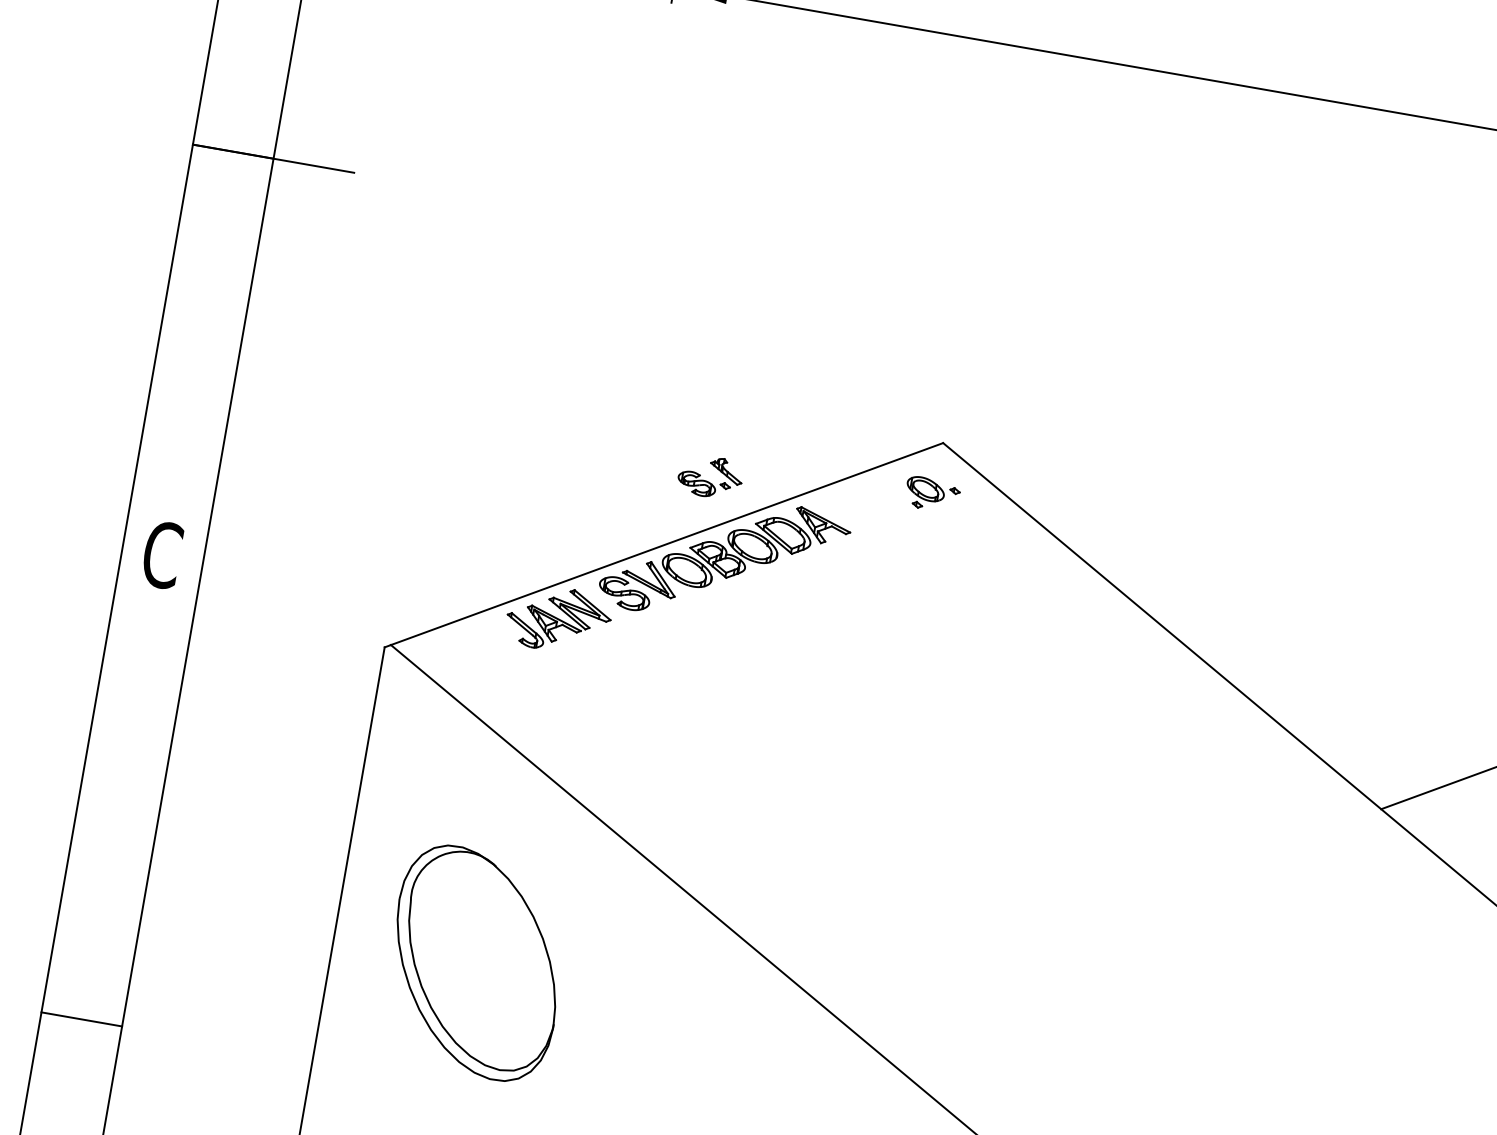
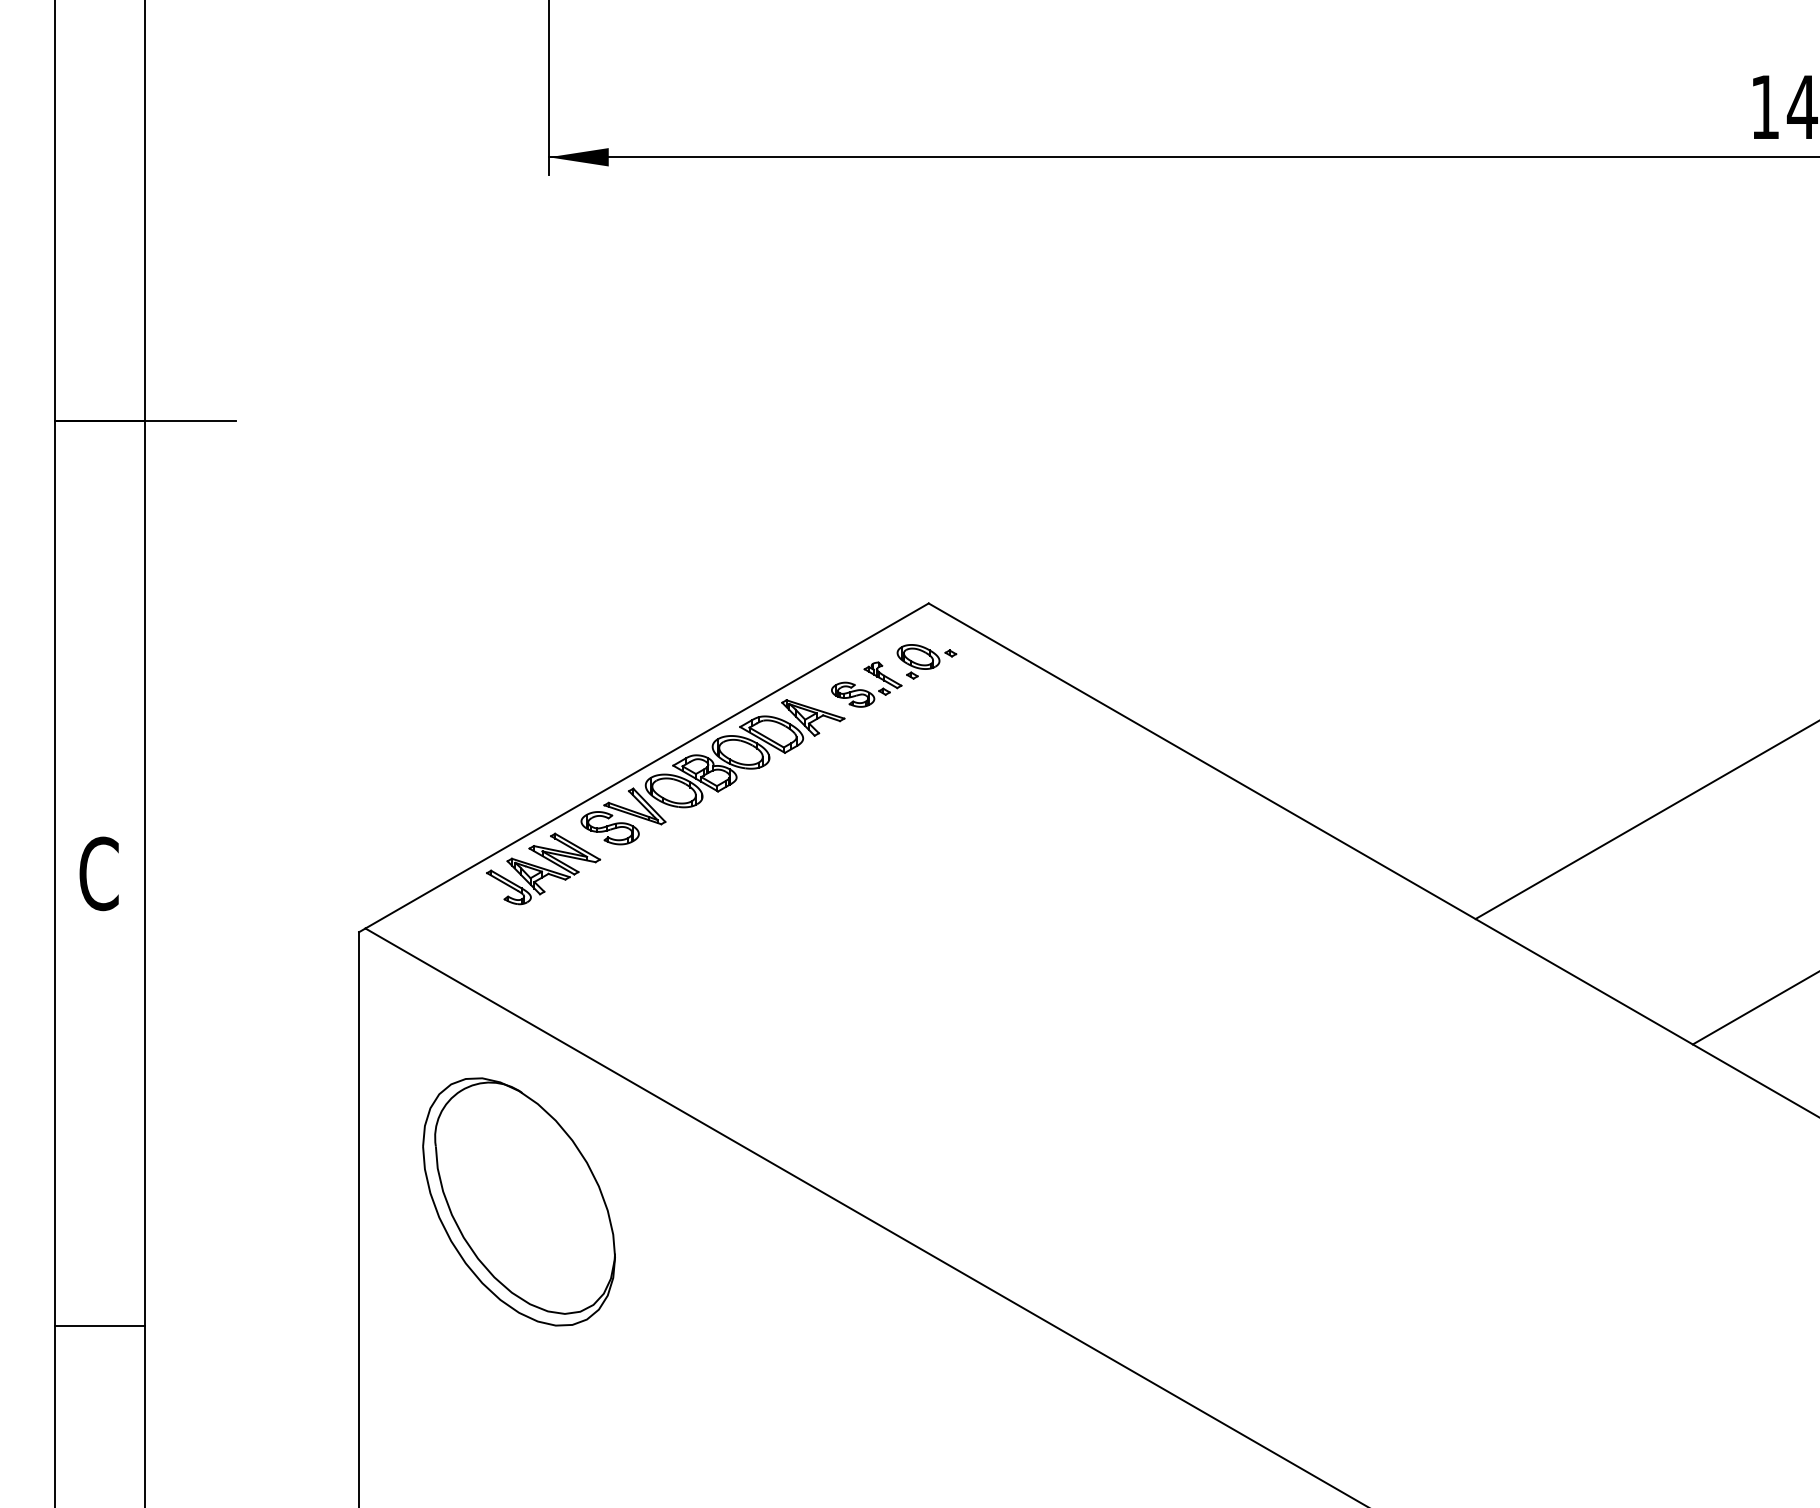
part: (710, 476) -> (866, 684), moved
part: (475, 962) -> (518, 1201), moved
line: (81, 1019) -> (99, 1326), moved

